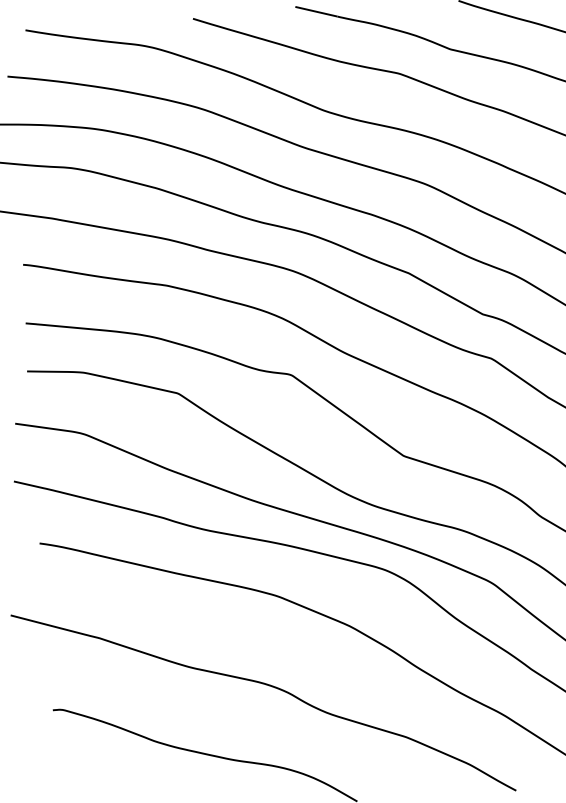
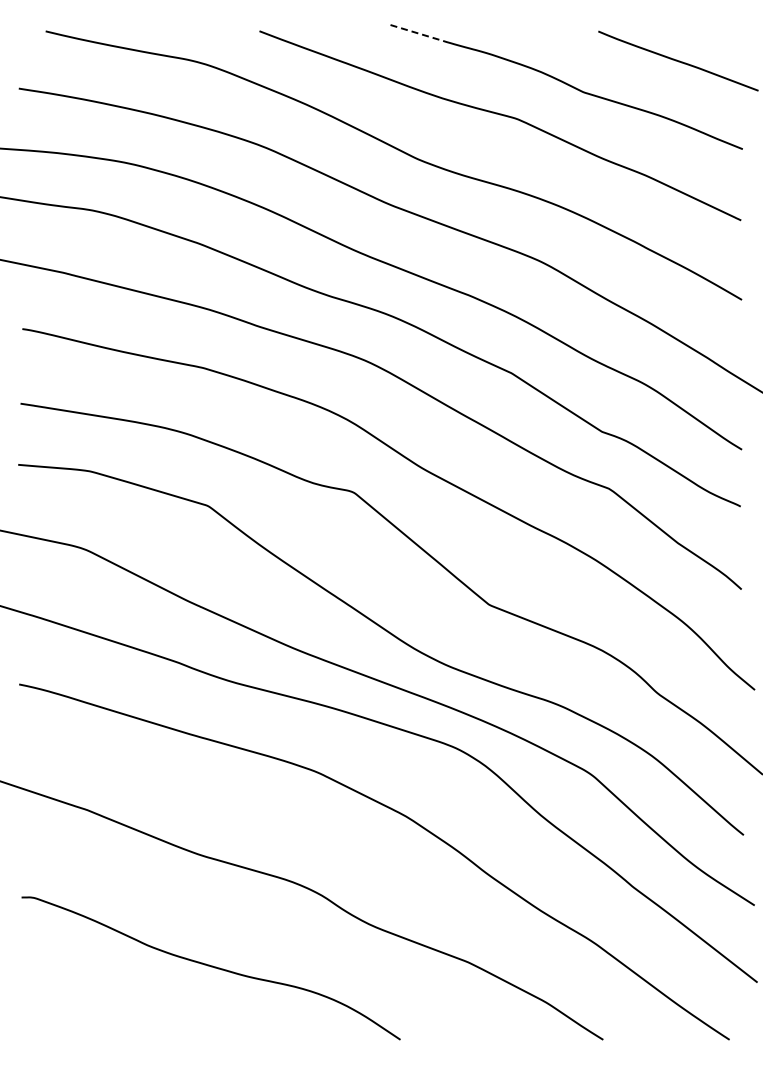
line: (316, 12) -> (417, 33), solid -> dashed

